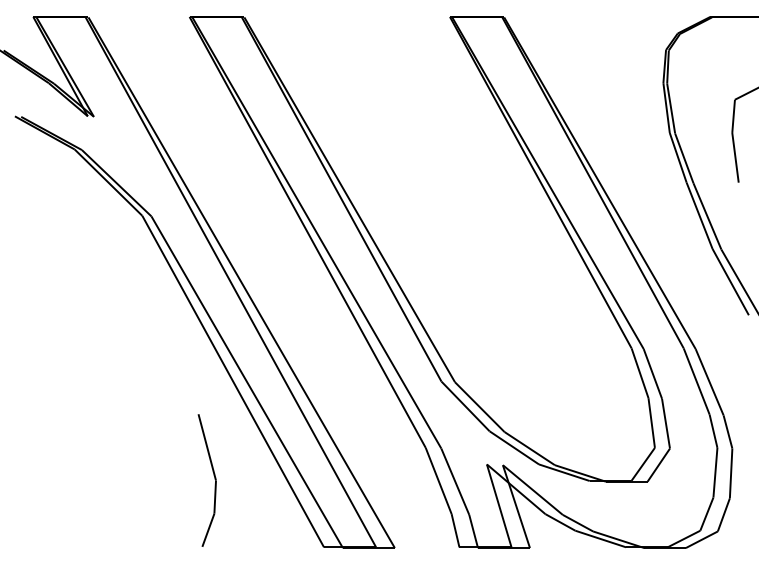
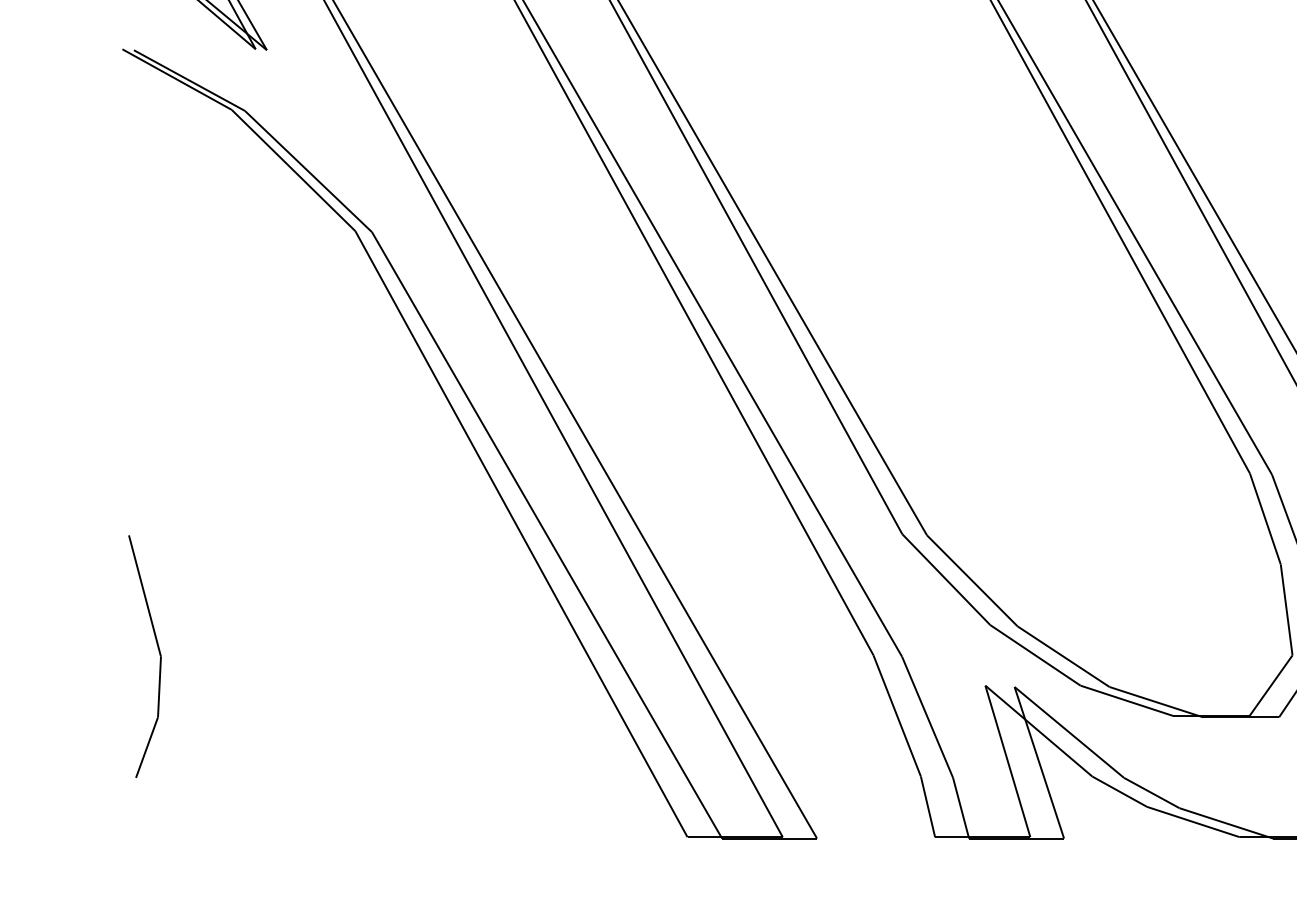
part: (214, 479) -> (158, 654), moved

